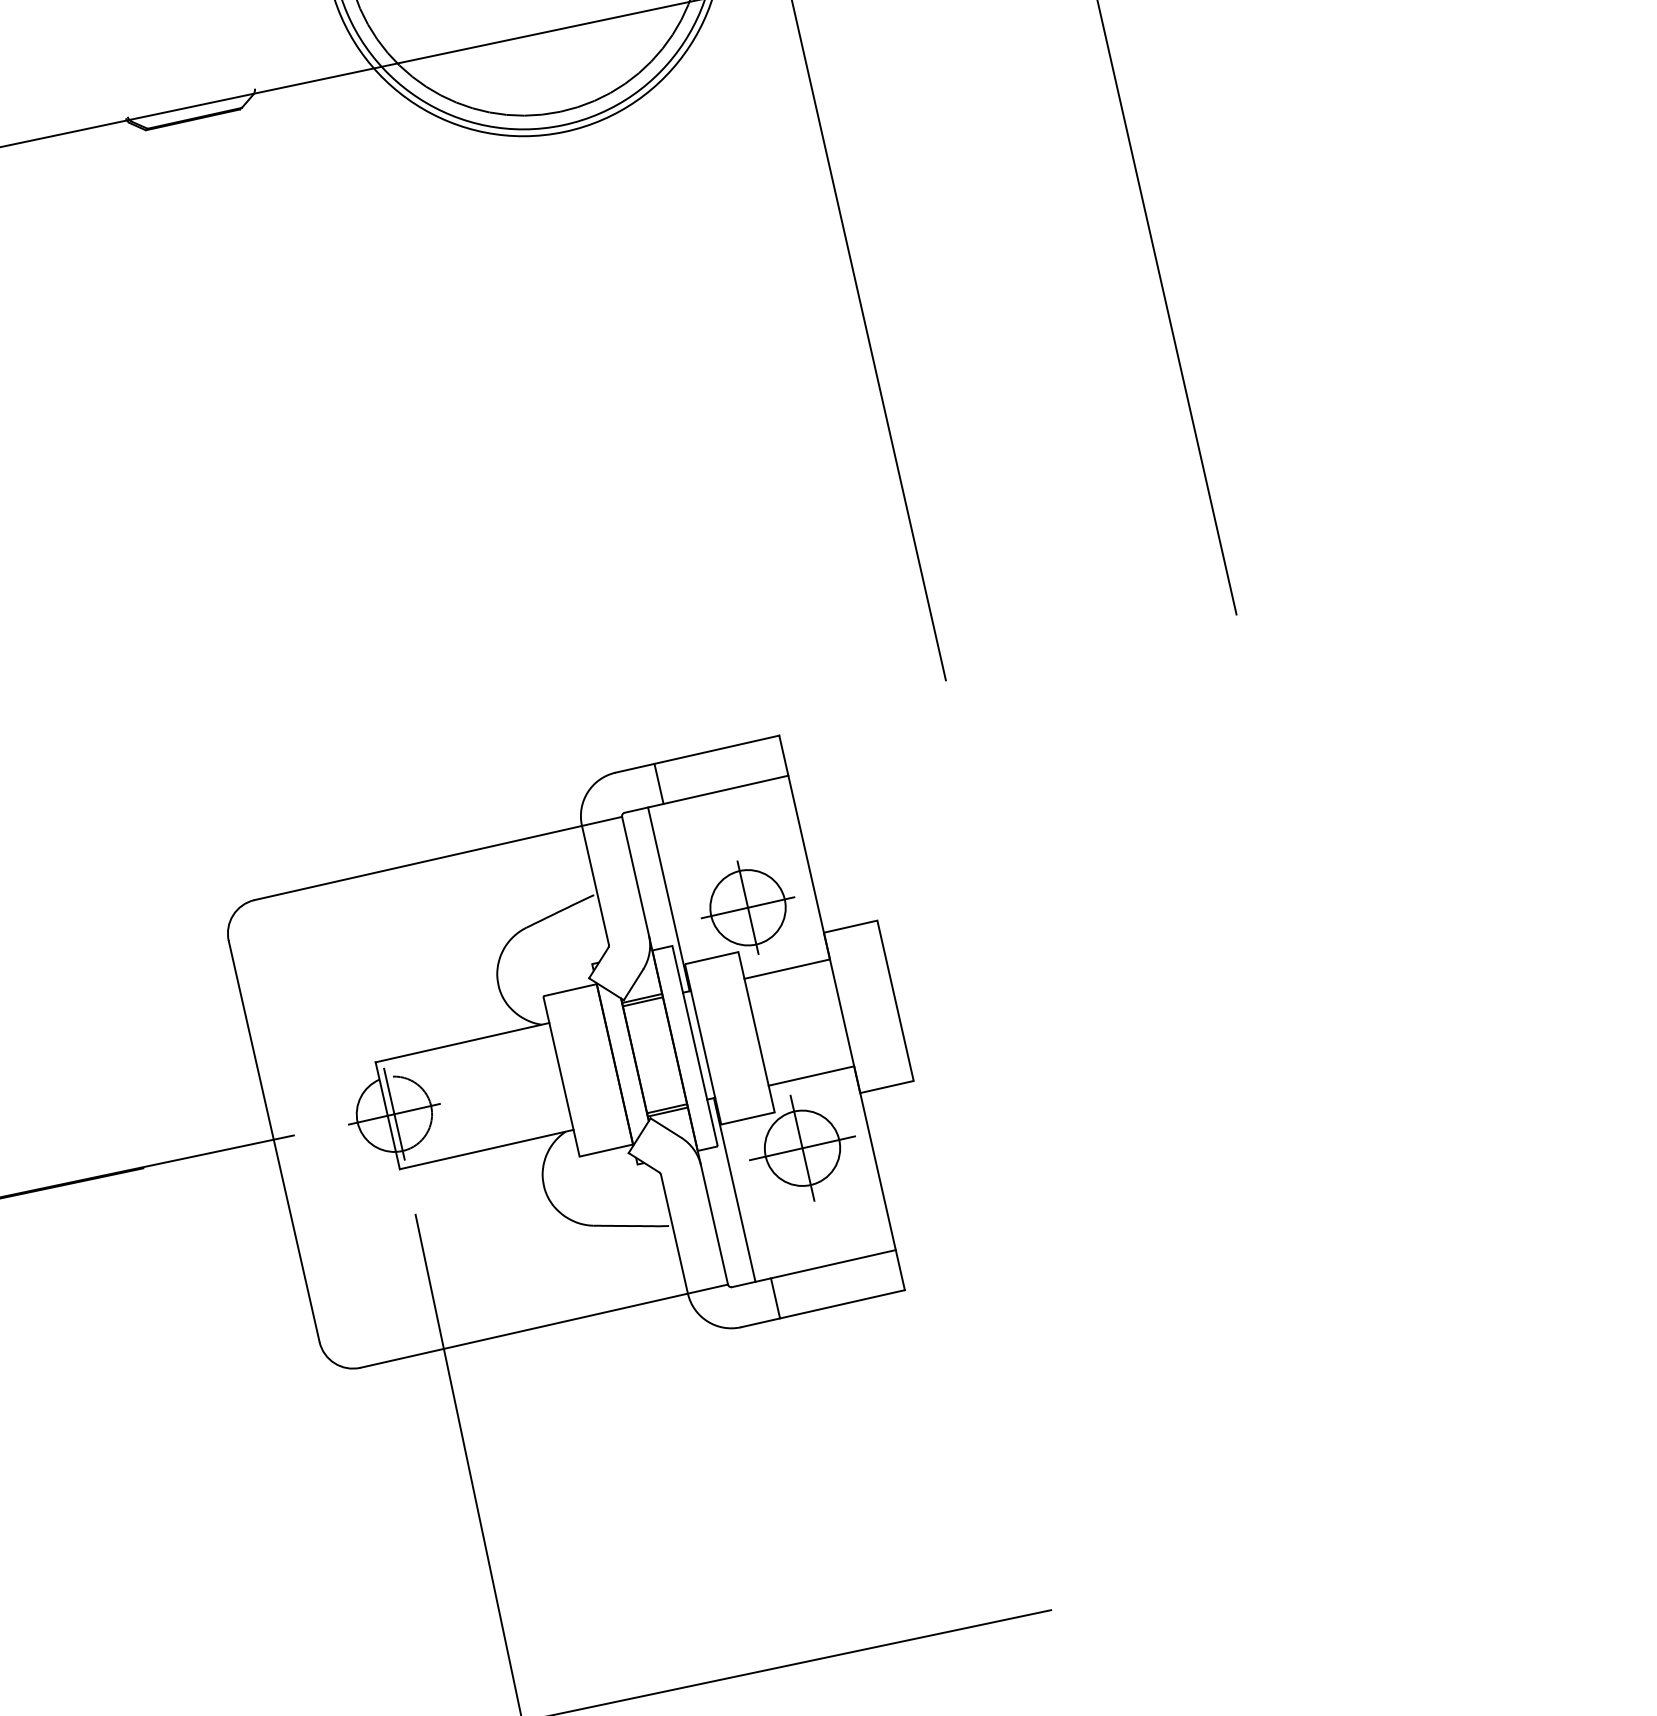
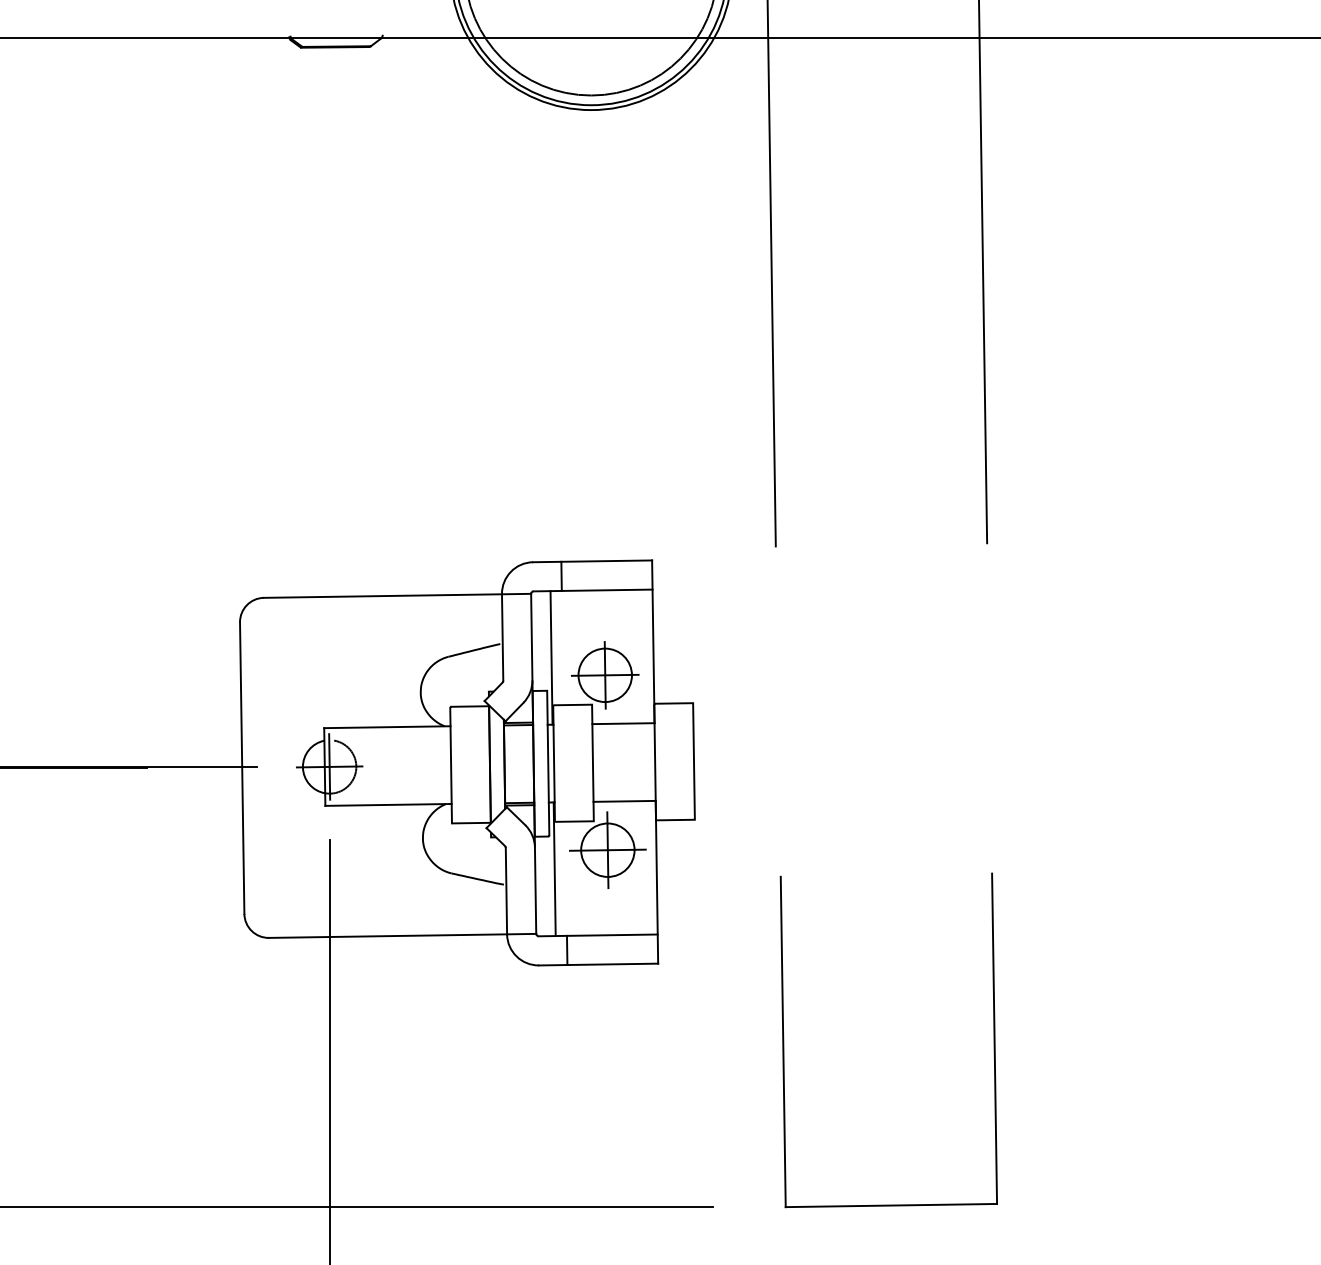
part: (1101, 1359) -> (784, 1040), added

